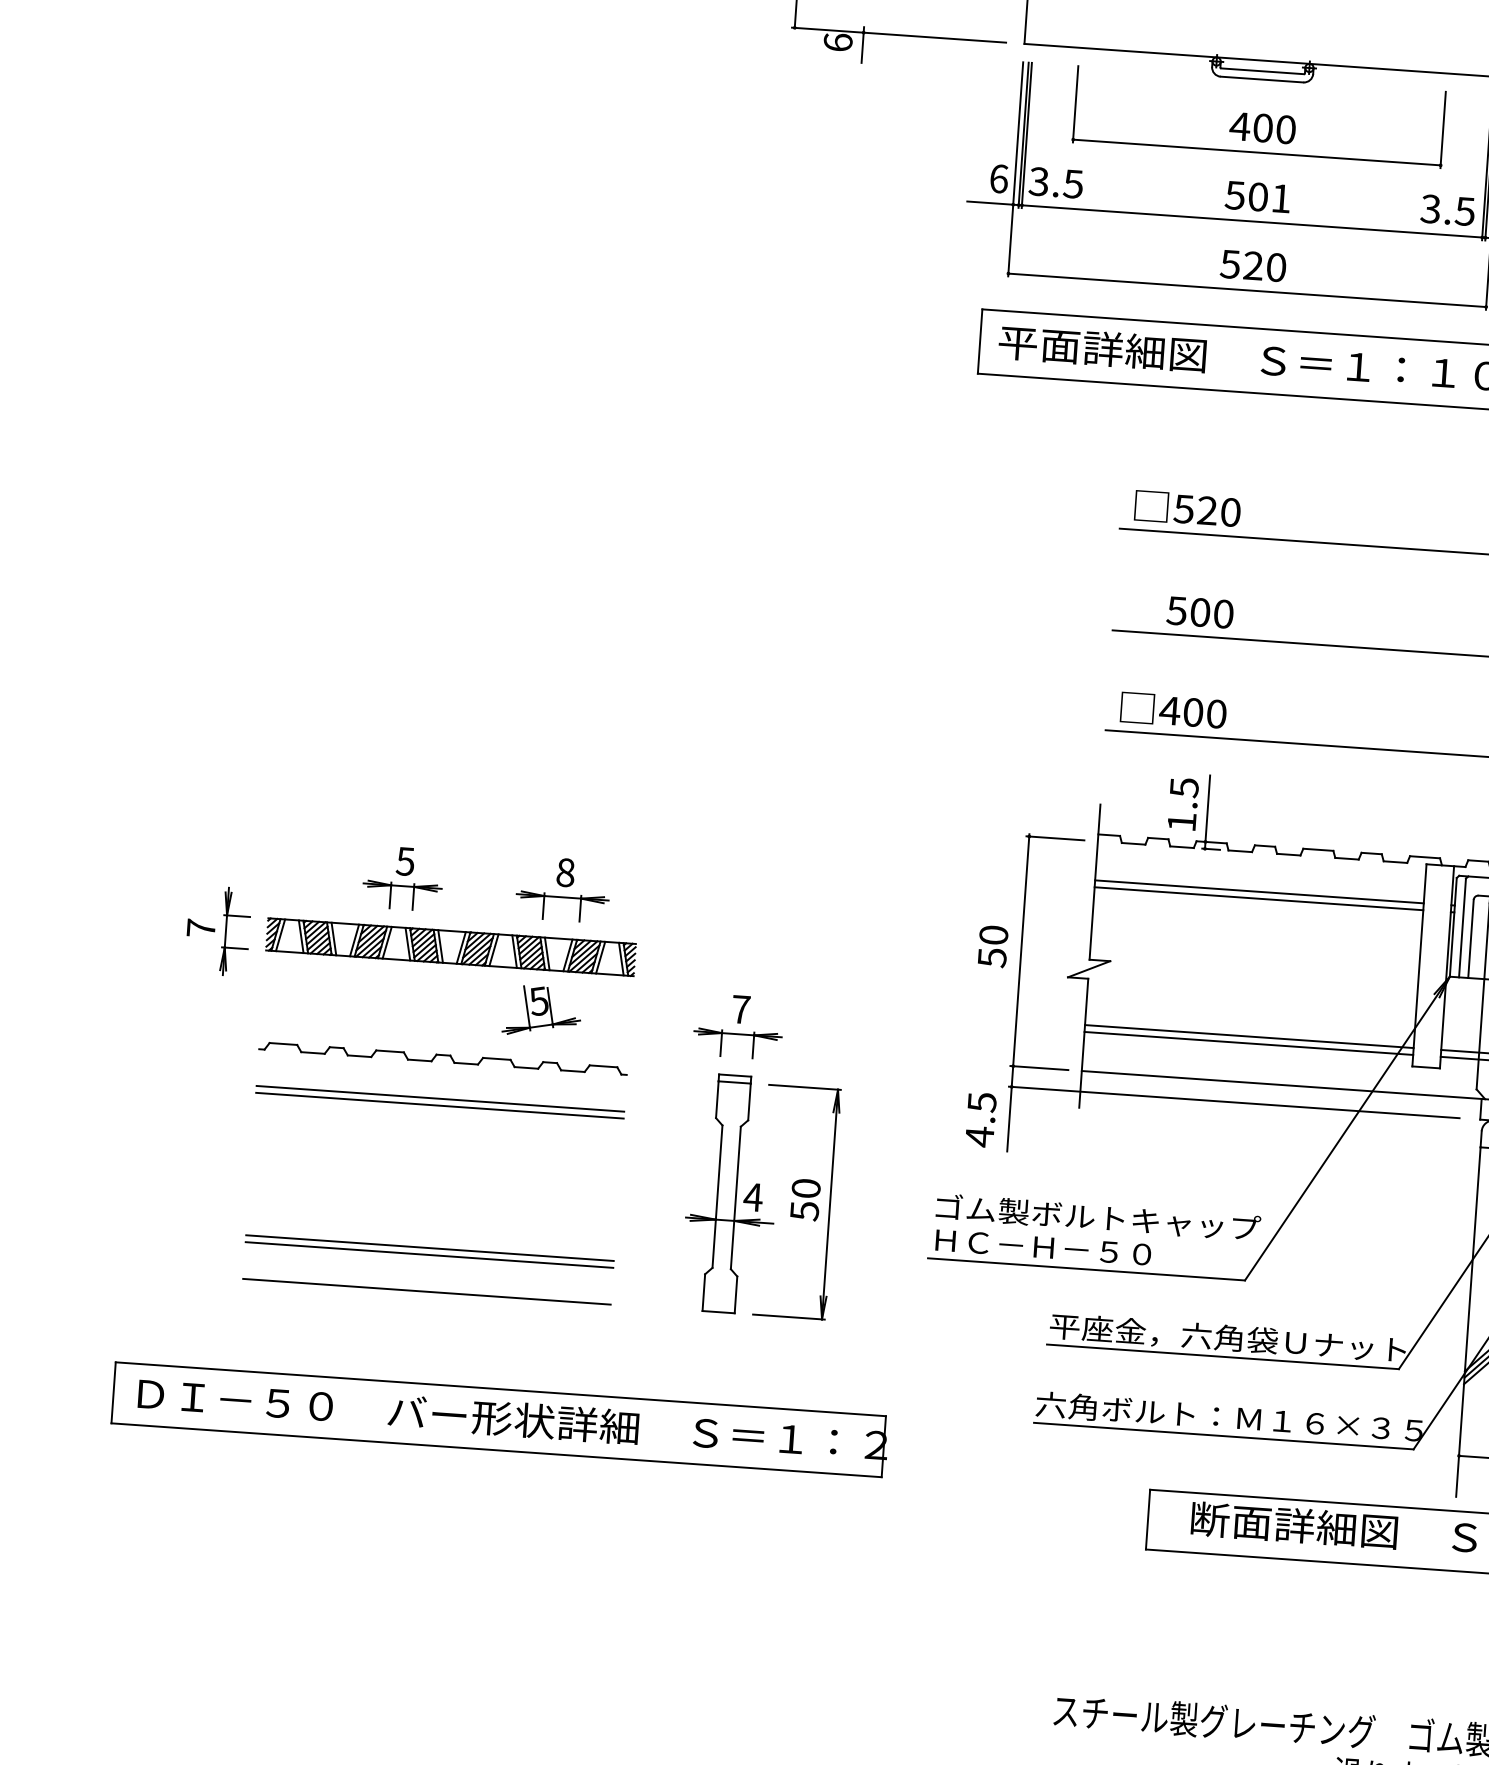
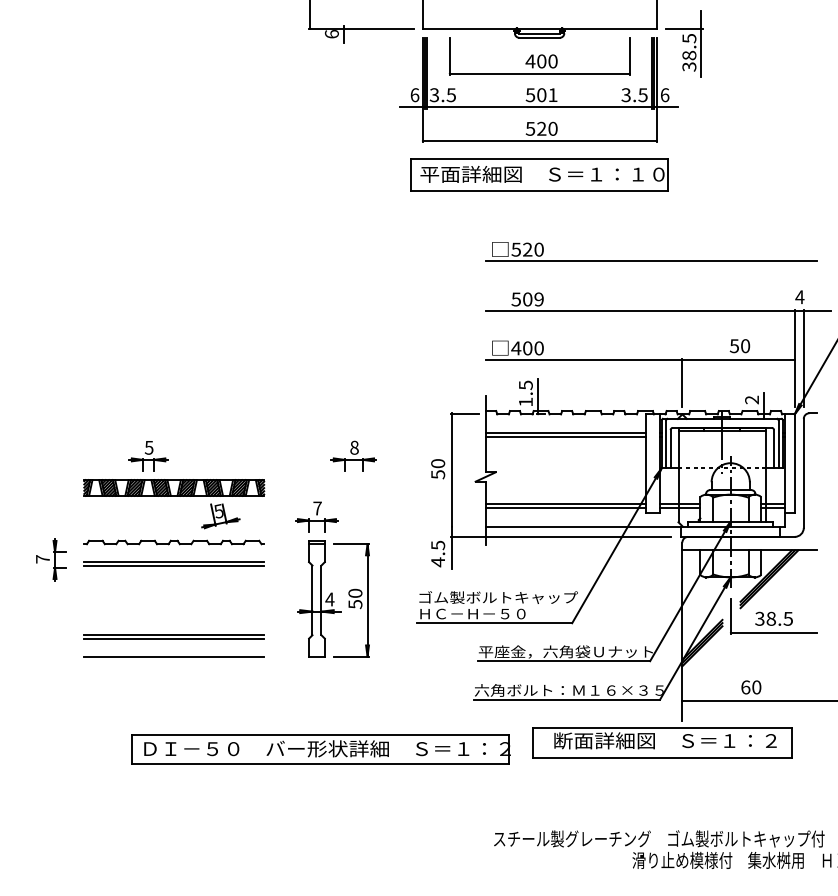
text: (1222, 614) -> (538, 299), 500 -> 509
part: (562, 888) -> (353, 455), moved
part: (218, 929) -> (51, 559), moved
line: (1038, 1067) -> (464, 526), removed
part: (498, 1419) -> (320, 749), moved

